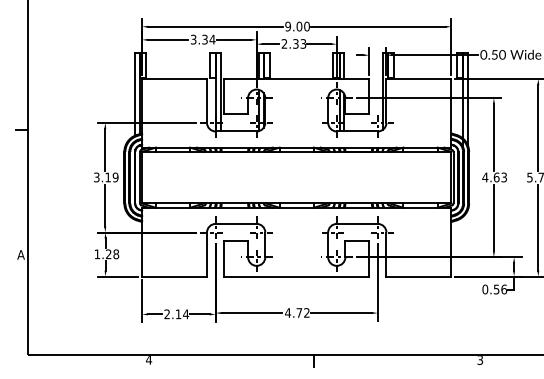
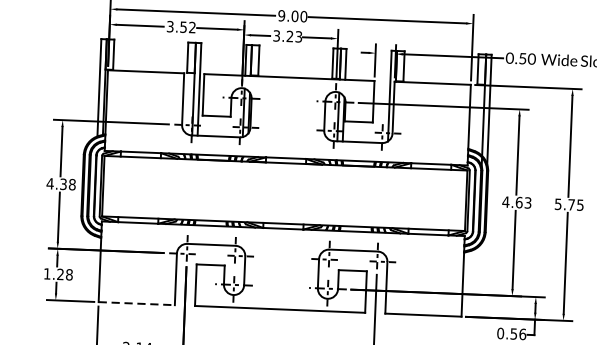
text: (208, 39) -> (187, 27), 3.34 -> 3.52
text: (289, 43) -> (282, 35), 2.33 -> 3.23
text: (105, 177) -> (60, 184), 3.19 -> 4.38
line: (175, 276) -> (137, 303), solid -> dashed

